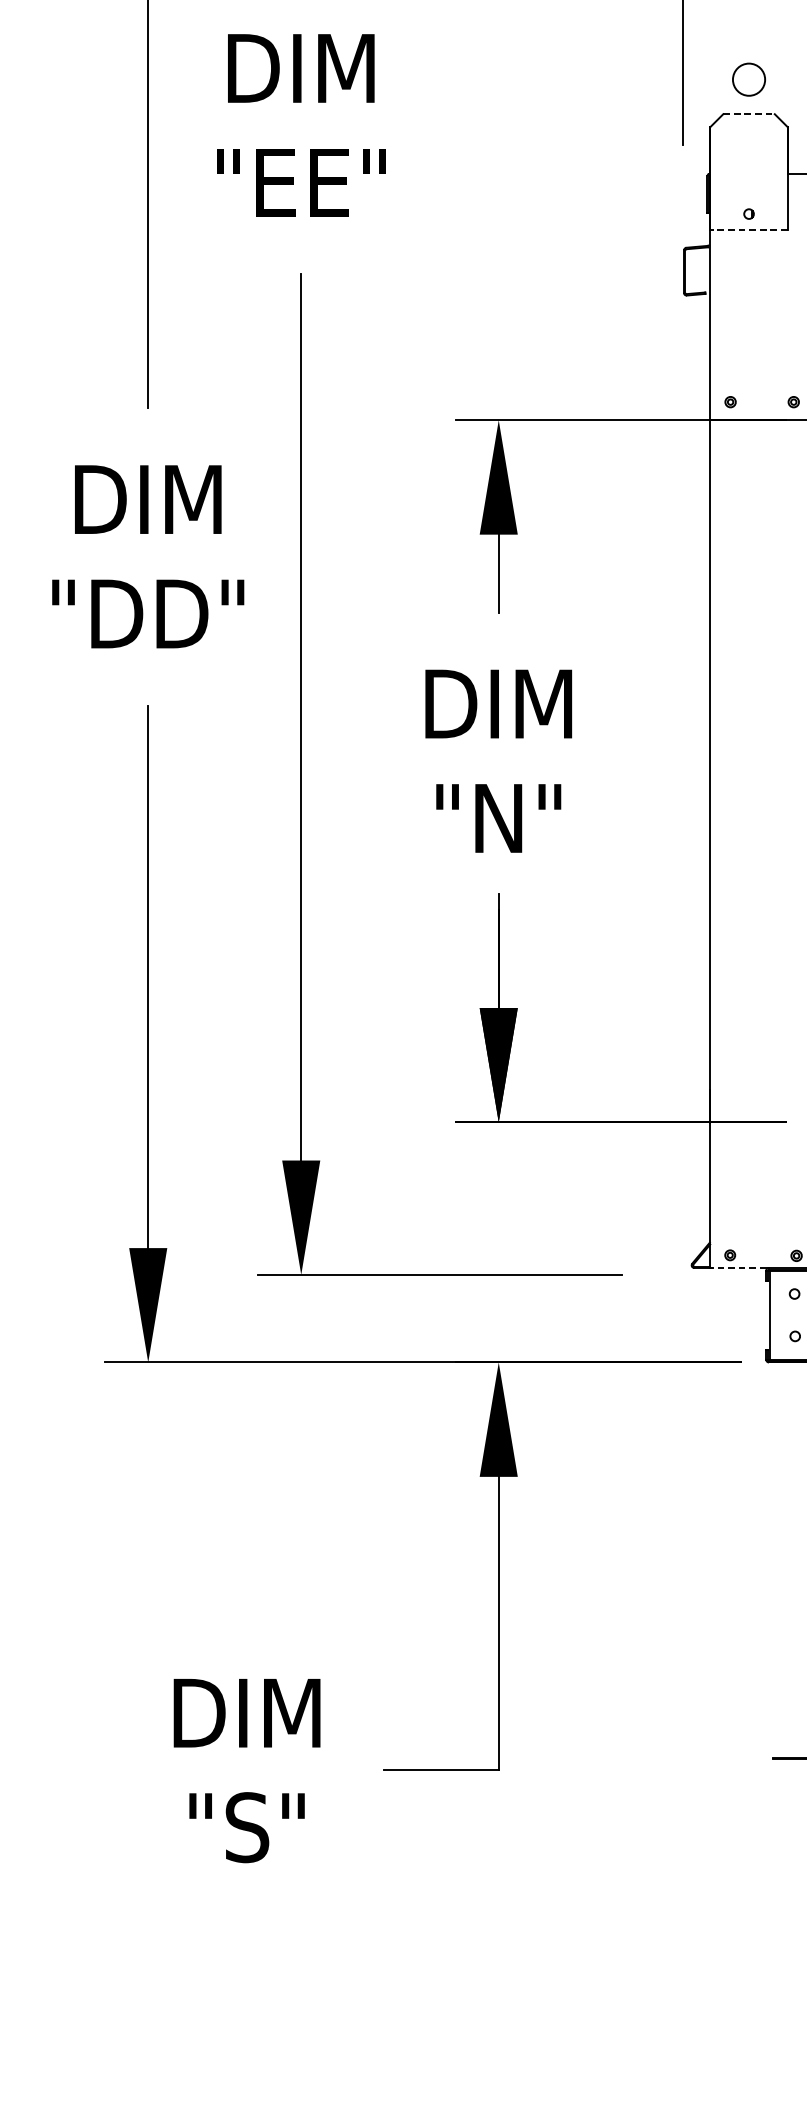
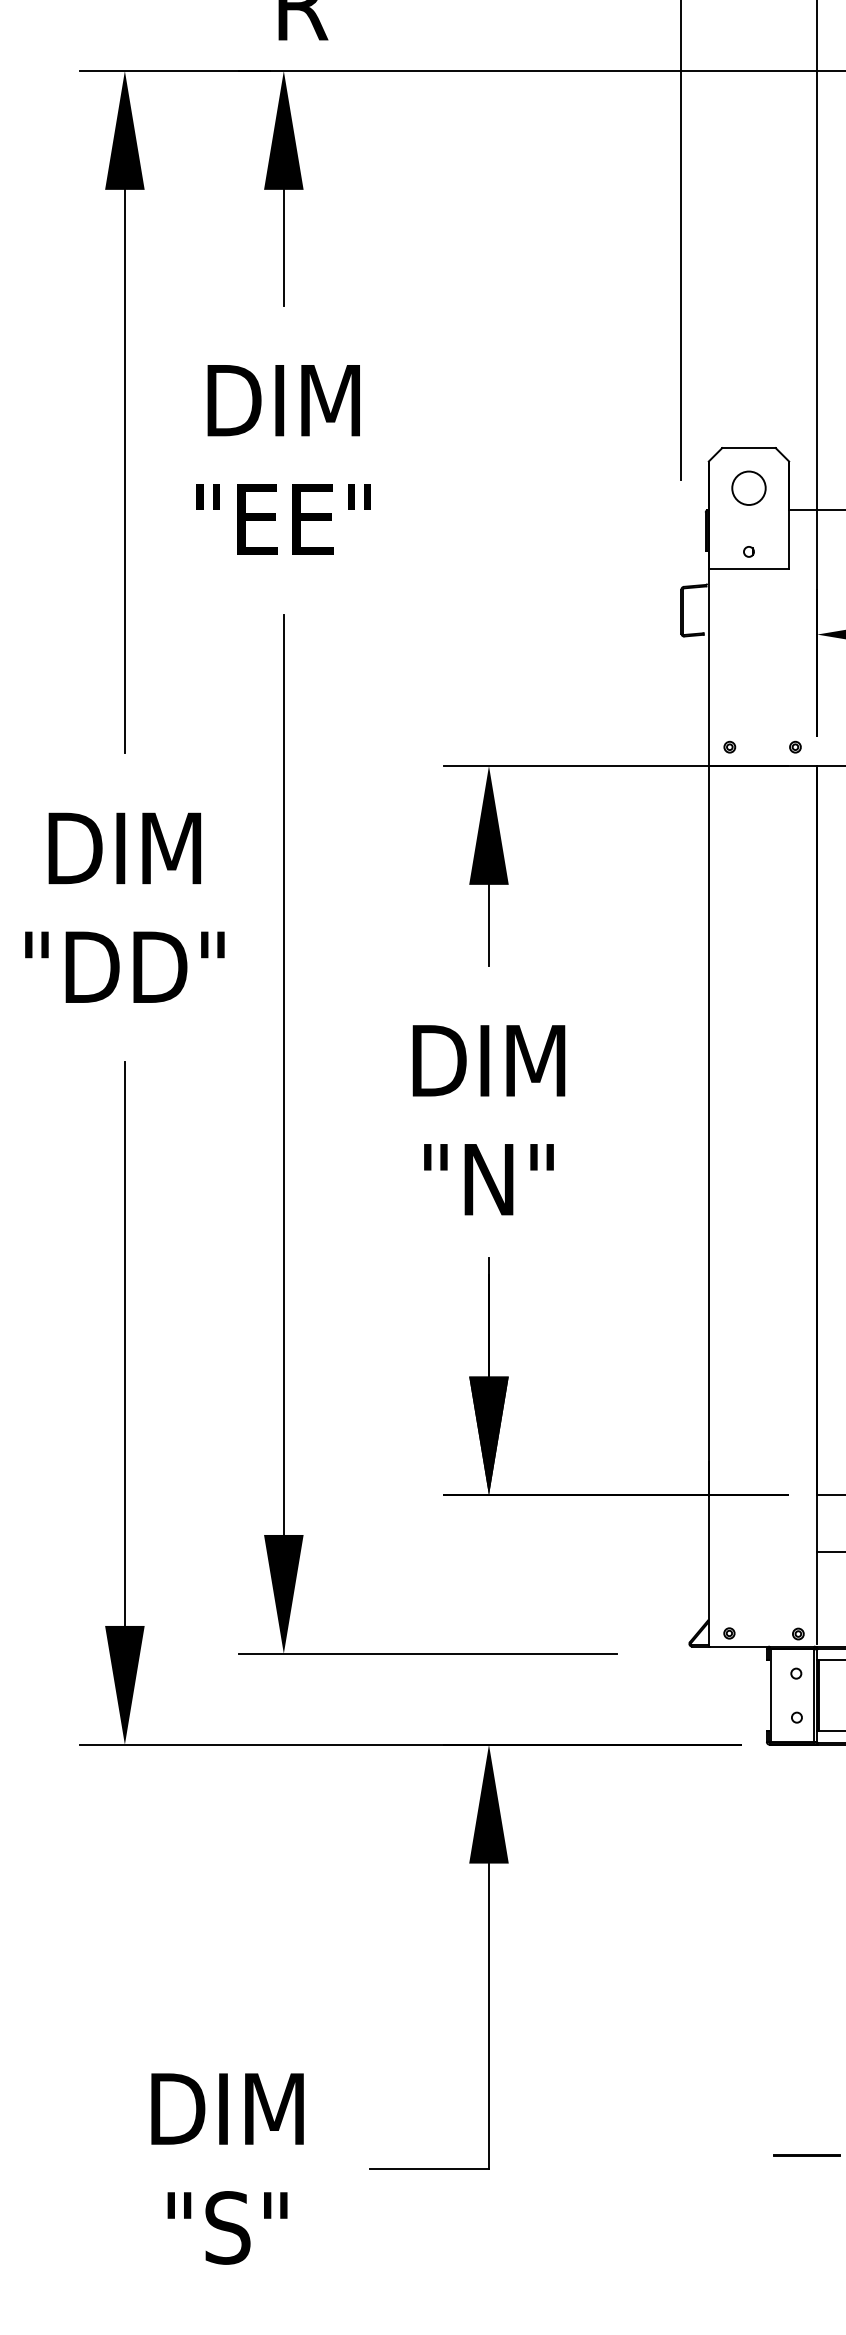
circle: (748, 78) -> (748, 487), moved
line: (748, 114) -> (748, 448), dashed -> solid
line: (748, 230) -> (748, 568), dashed -> solid
line: (737, 1267) -> (737, 1646), dashed -> solid

